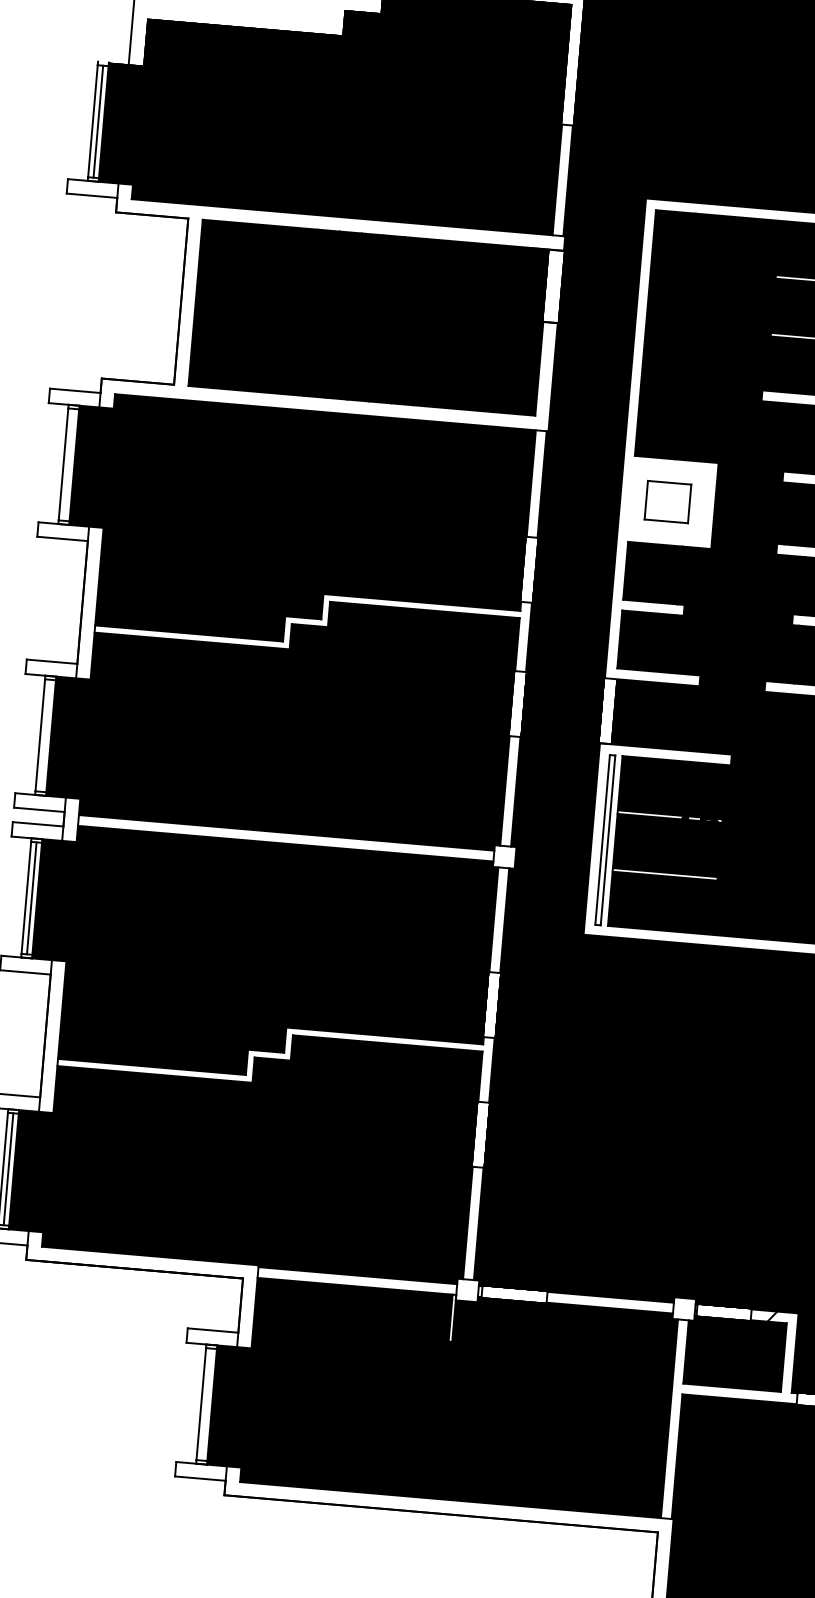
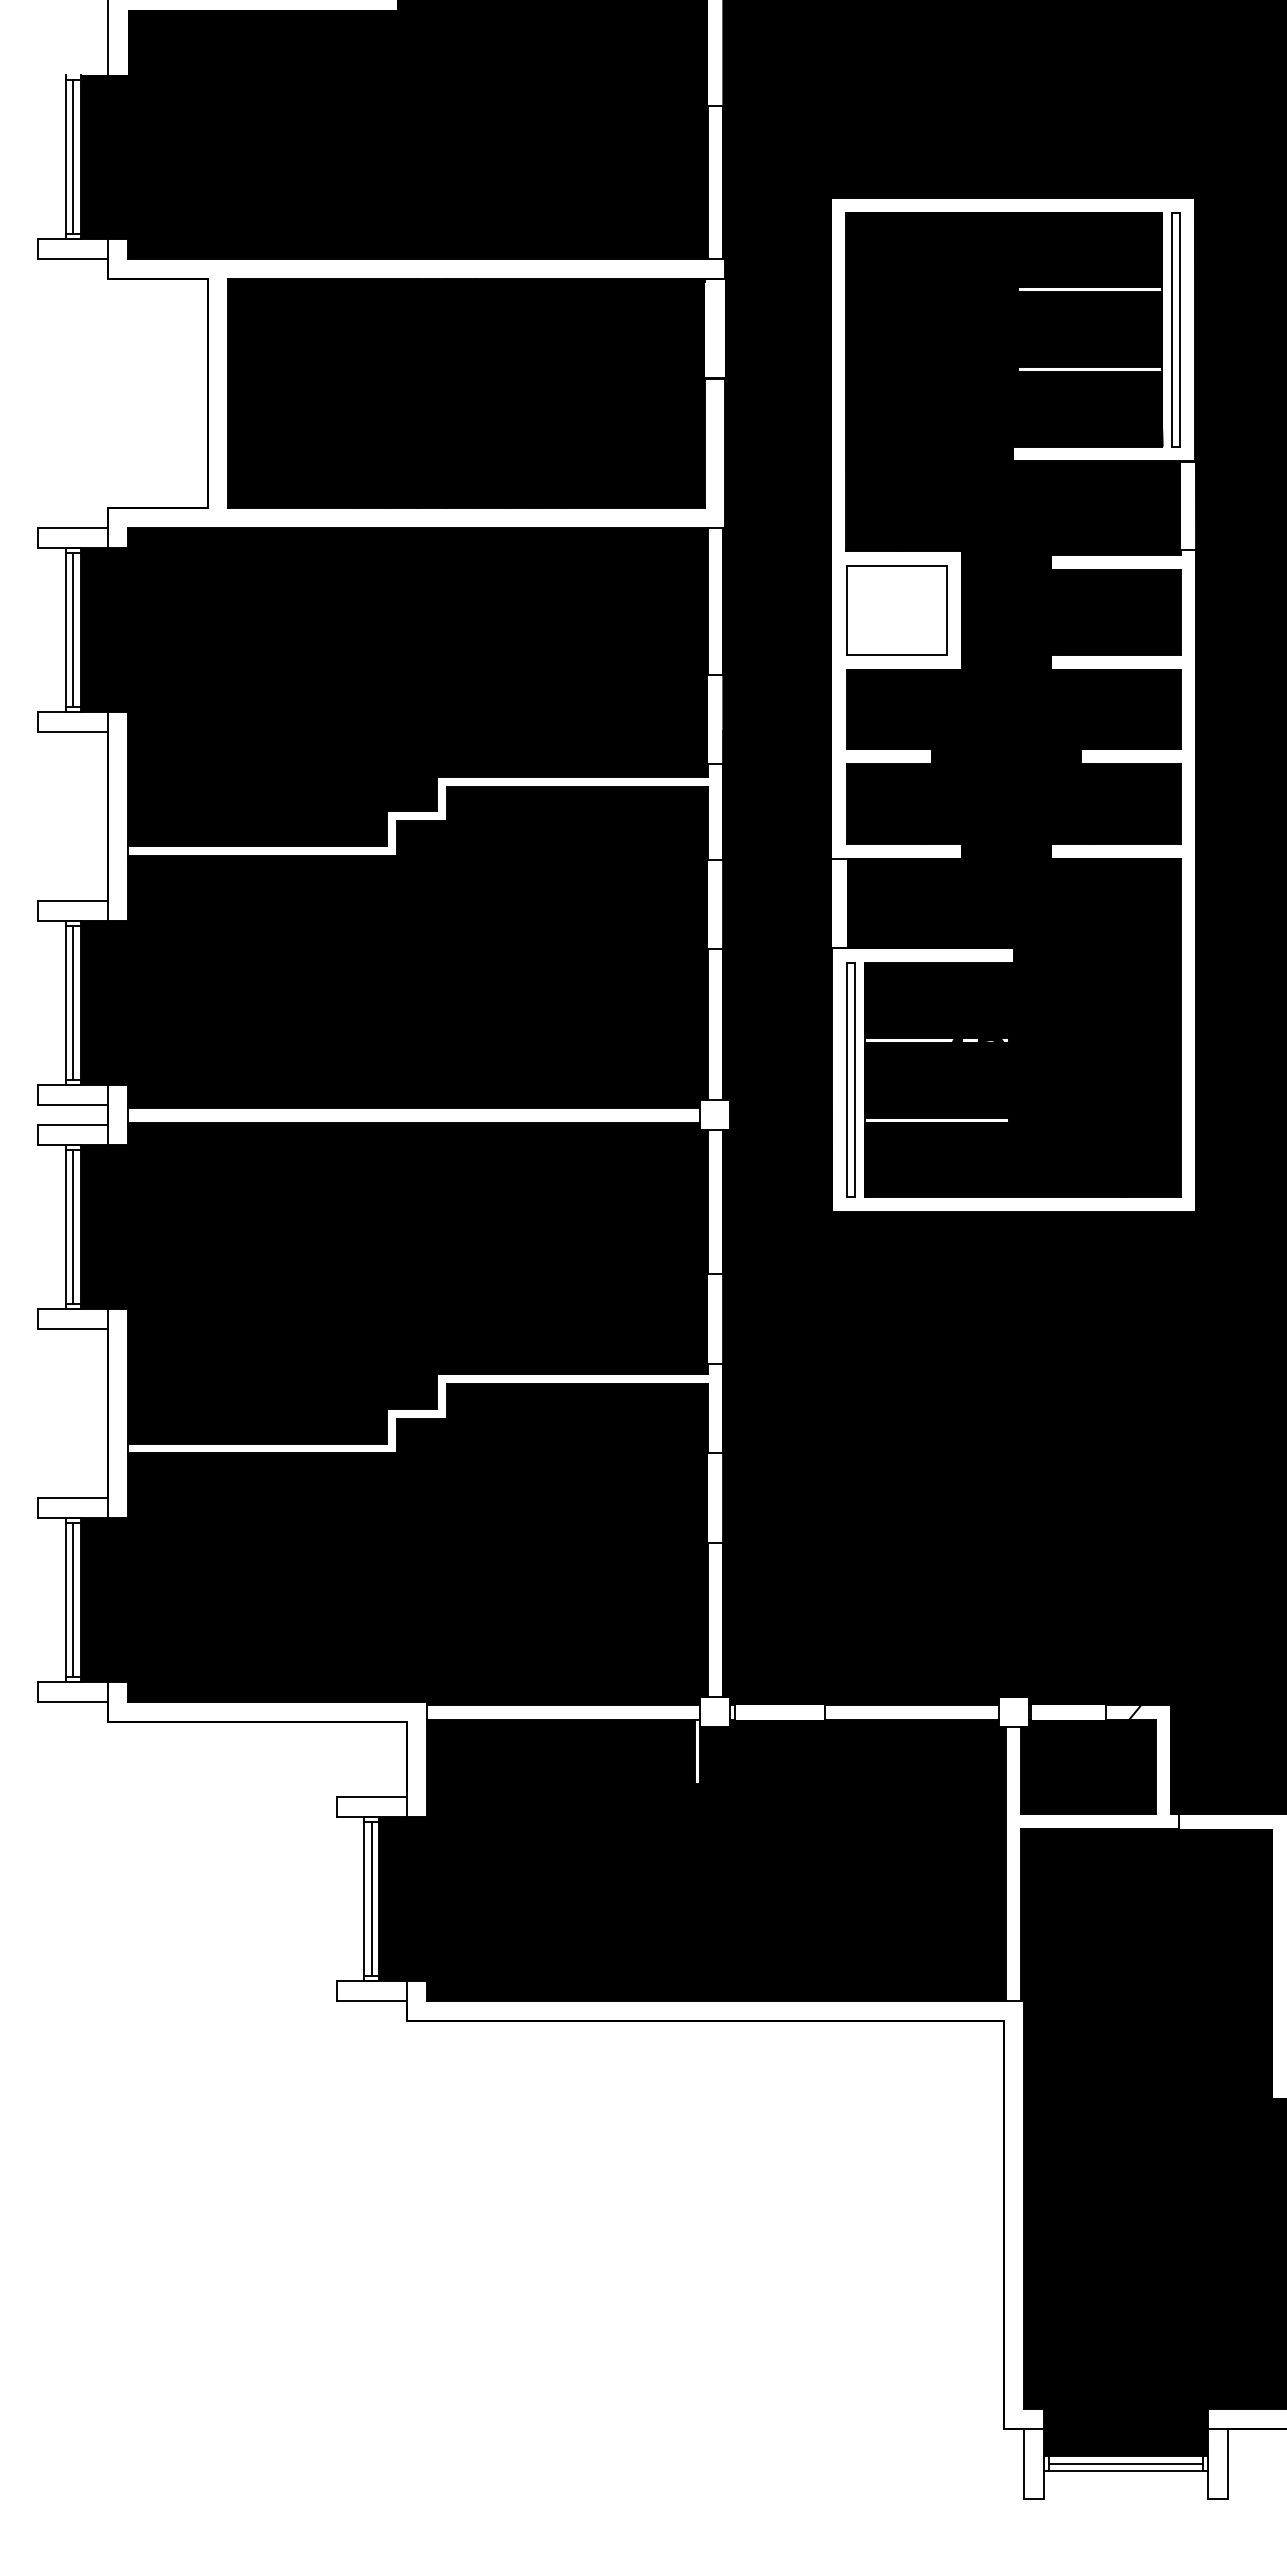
line: (69, 464) -> (73, 629), added
part: (667, 502) -> (896, 610), size x1.67
line: (45, 735) -> (73, 1002), added
line: (206, 1404) -> (371, 1898), added

